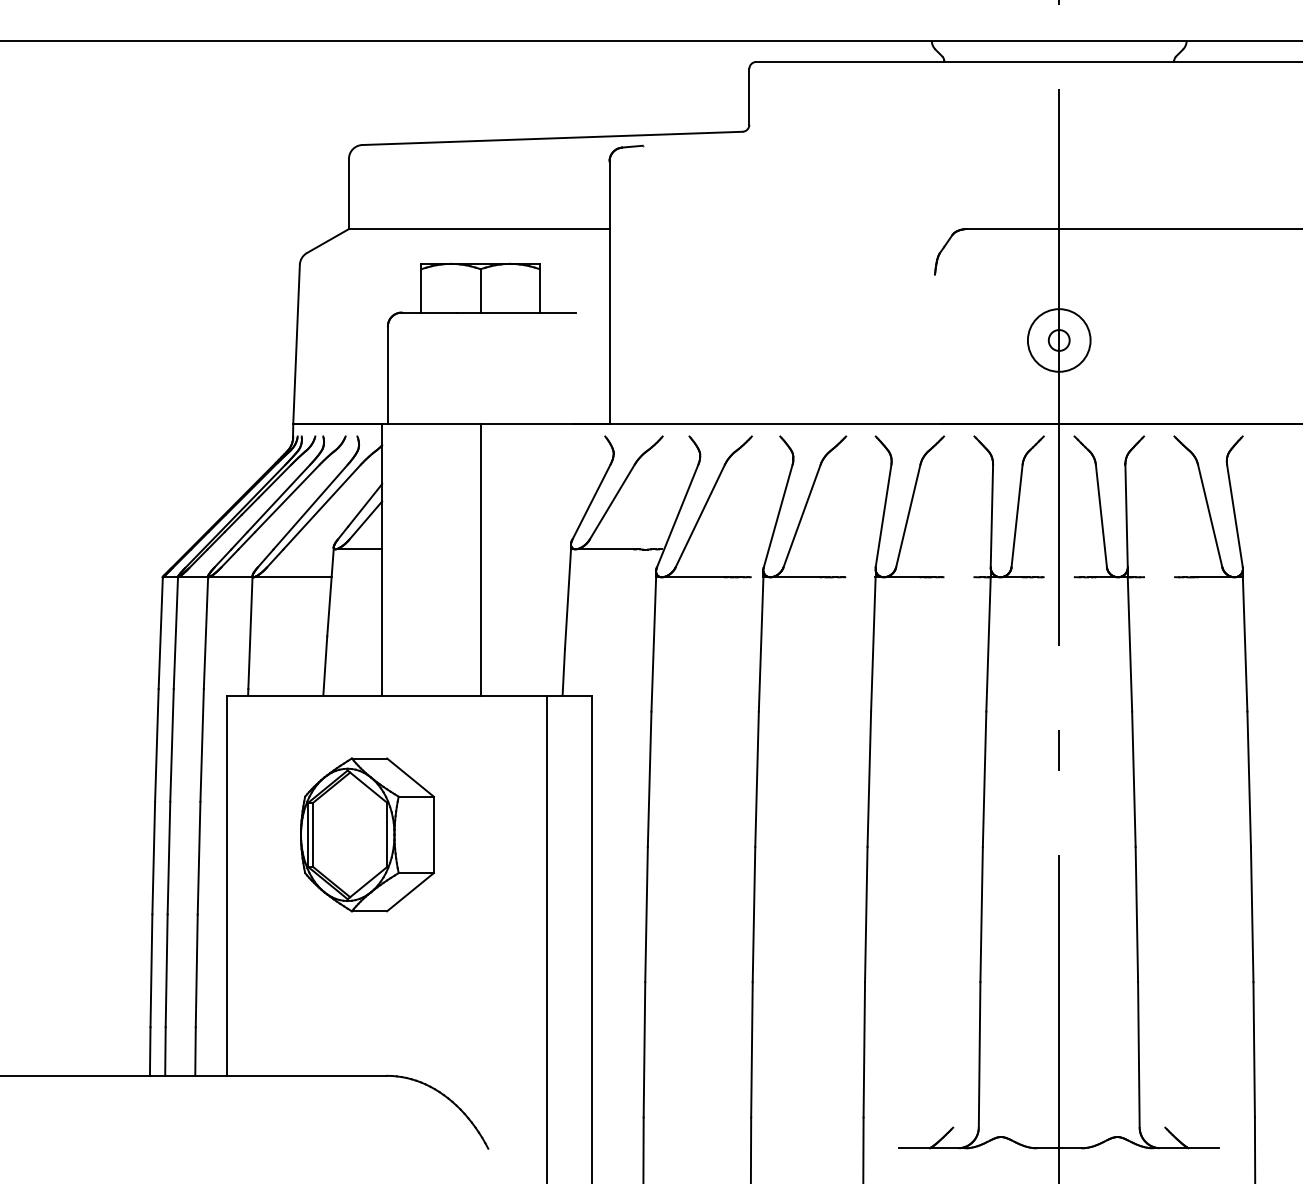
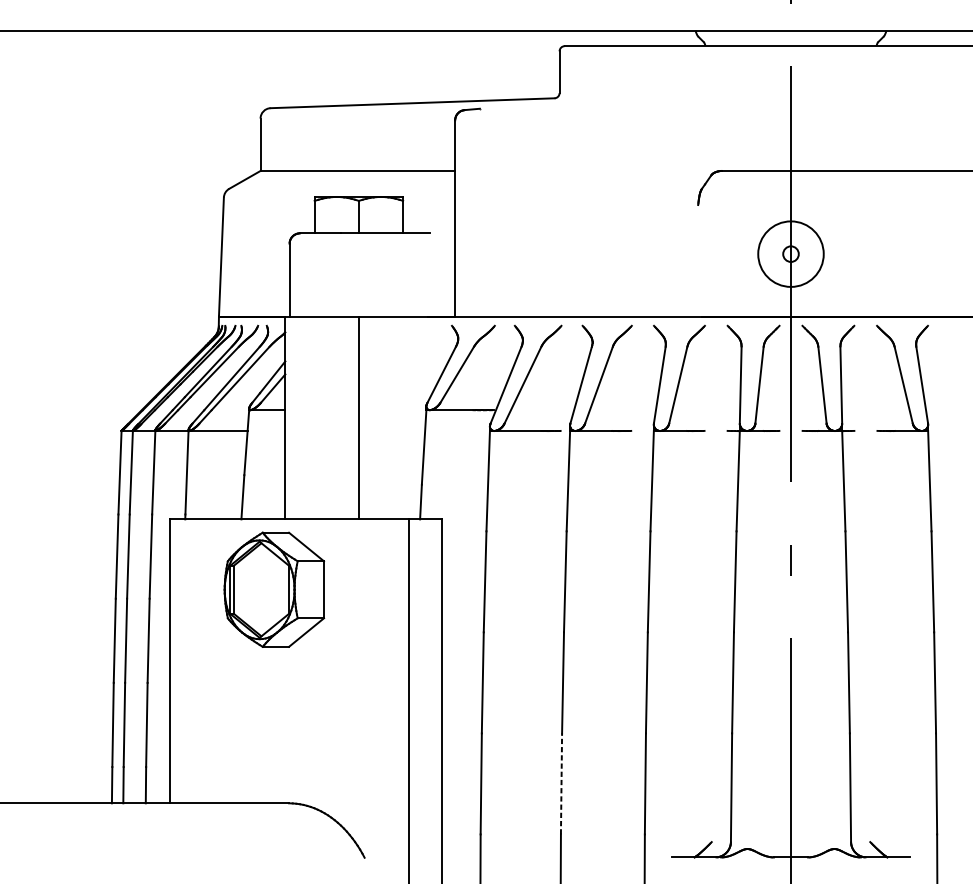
circle: (1058, 340) -> (790, 254), size x1.4
part: (367, 834) -> (274, 589), moved
line: (751, 1049) -> (561, 783), solid -> dashed

